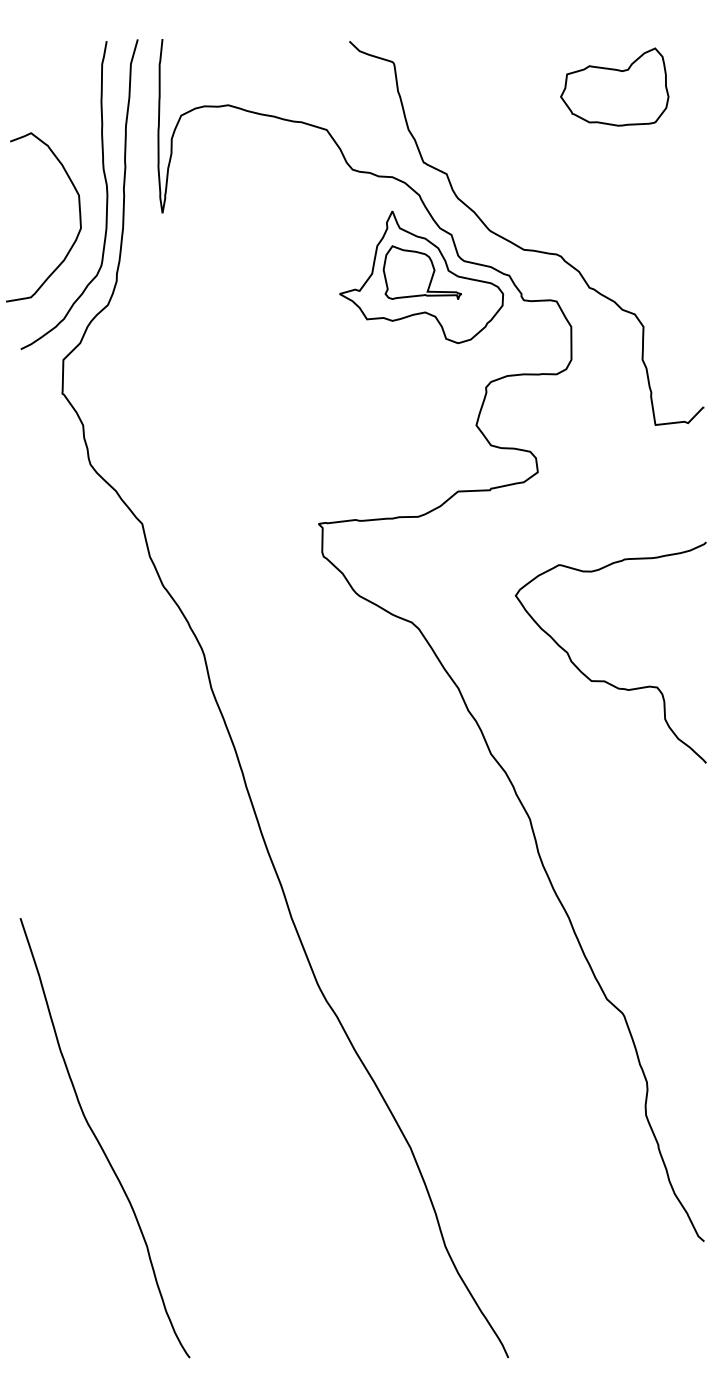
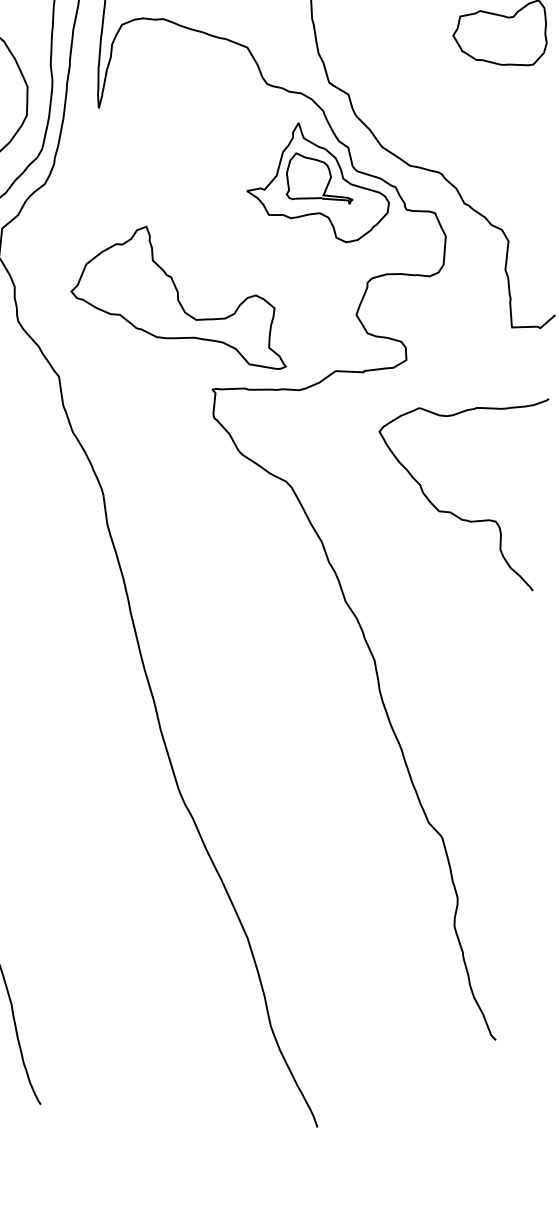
part: (274, 419) -> (181, 295), added
curve: (605, 680) -> (451, 511), moved

